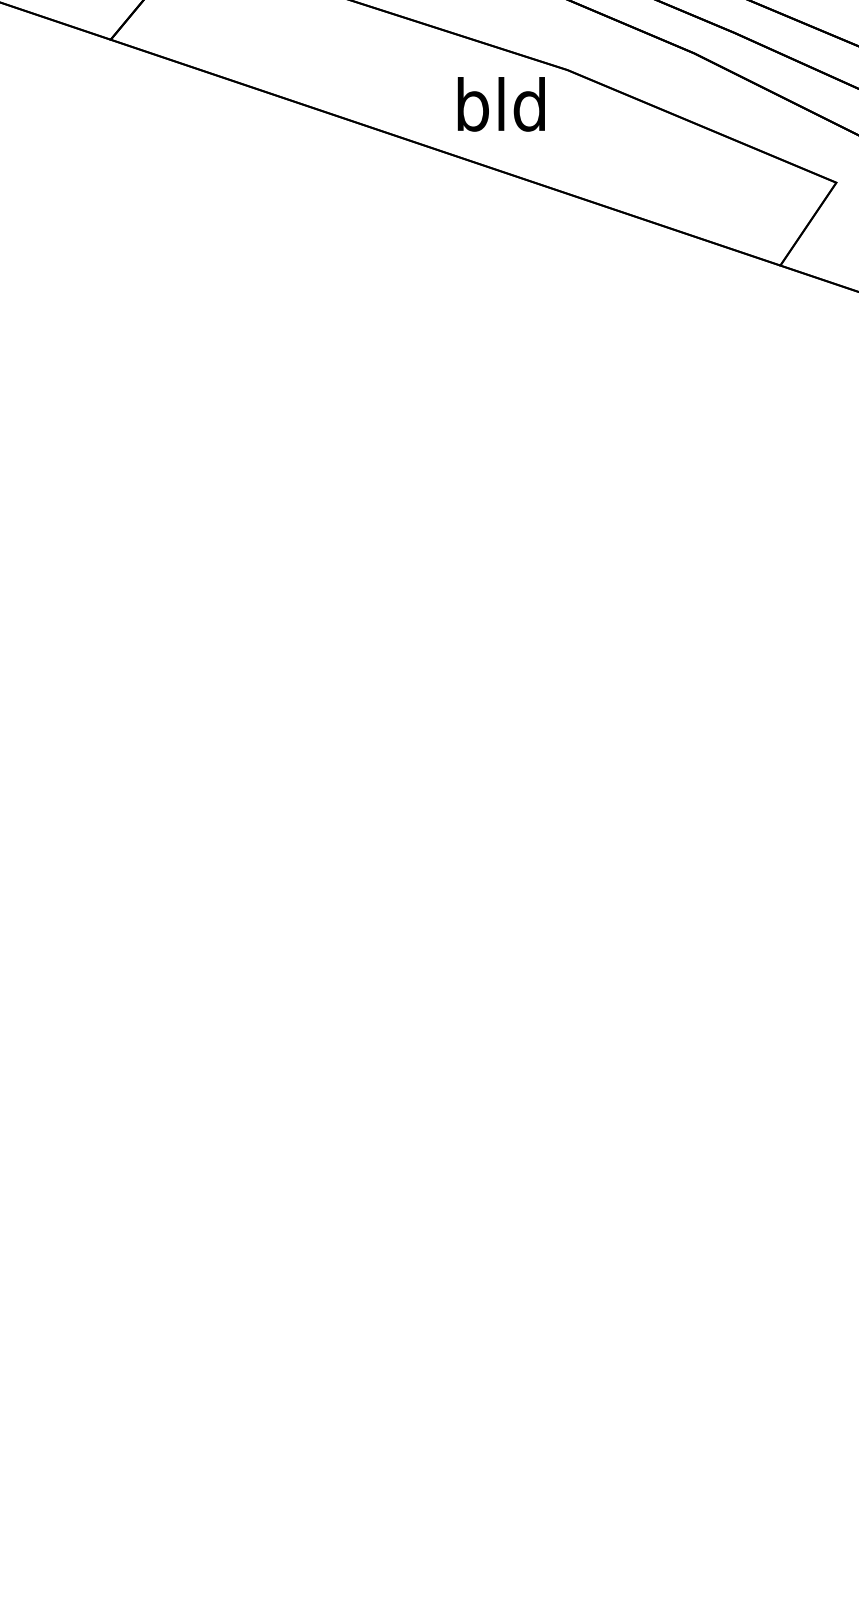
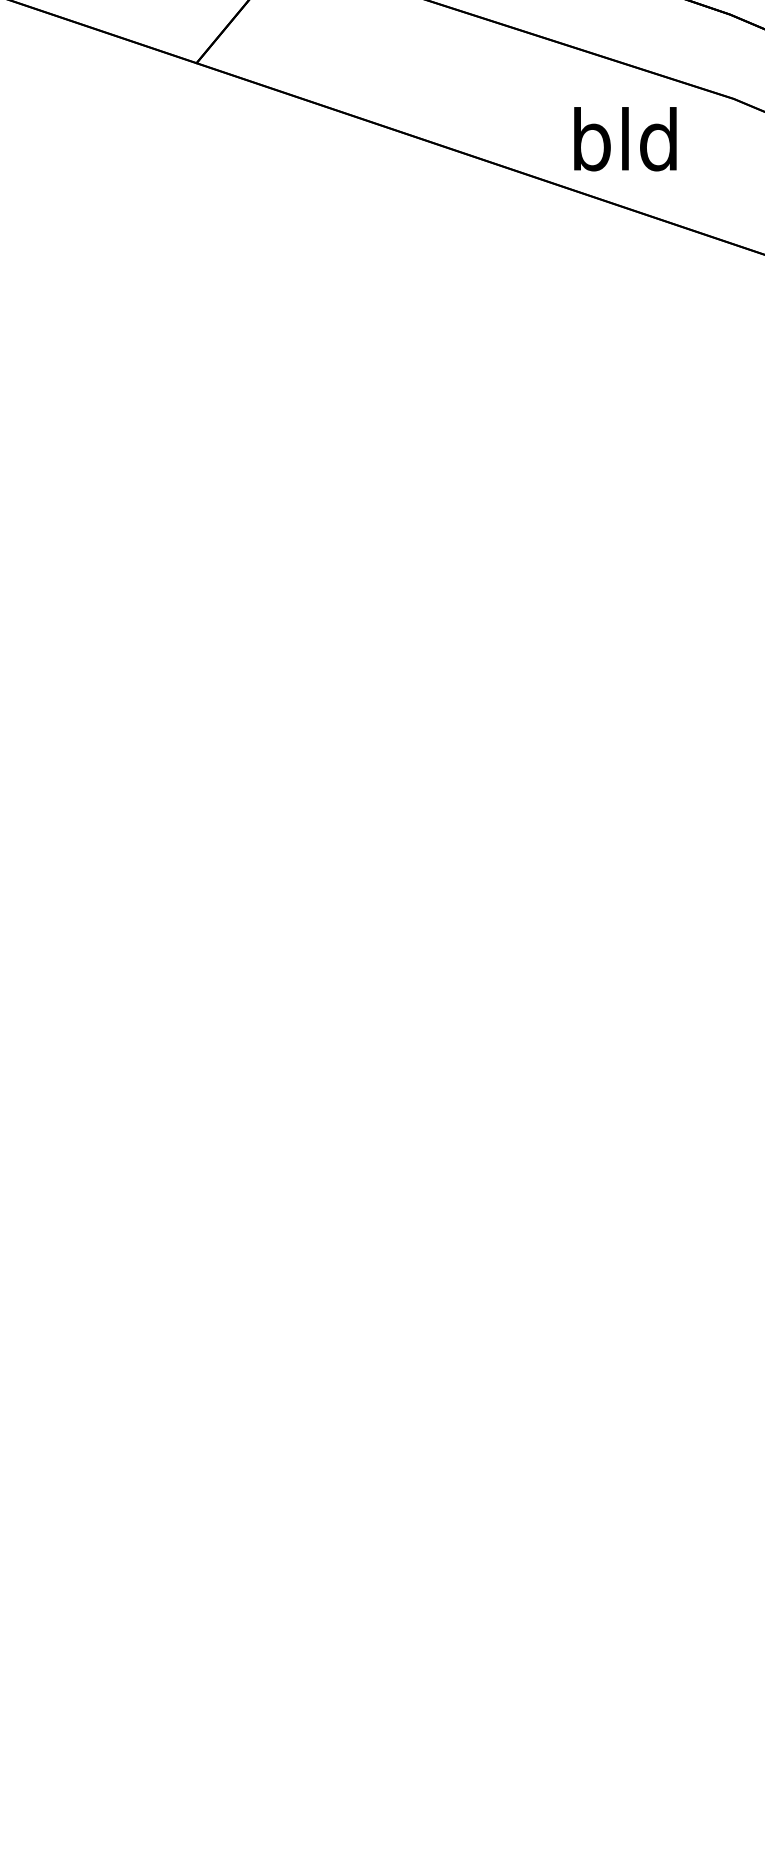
text: (500, 104) -> (624, 139), moved

